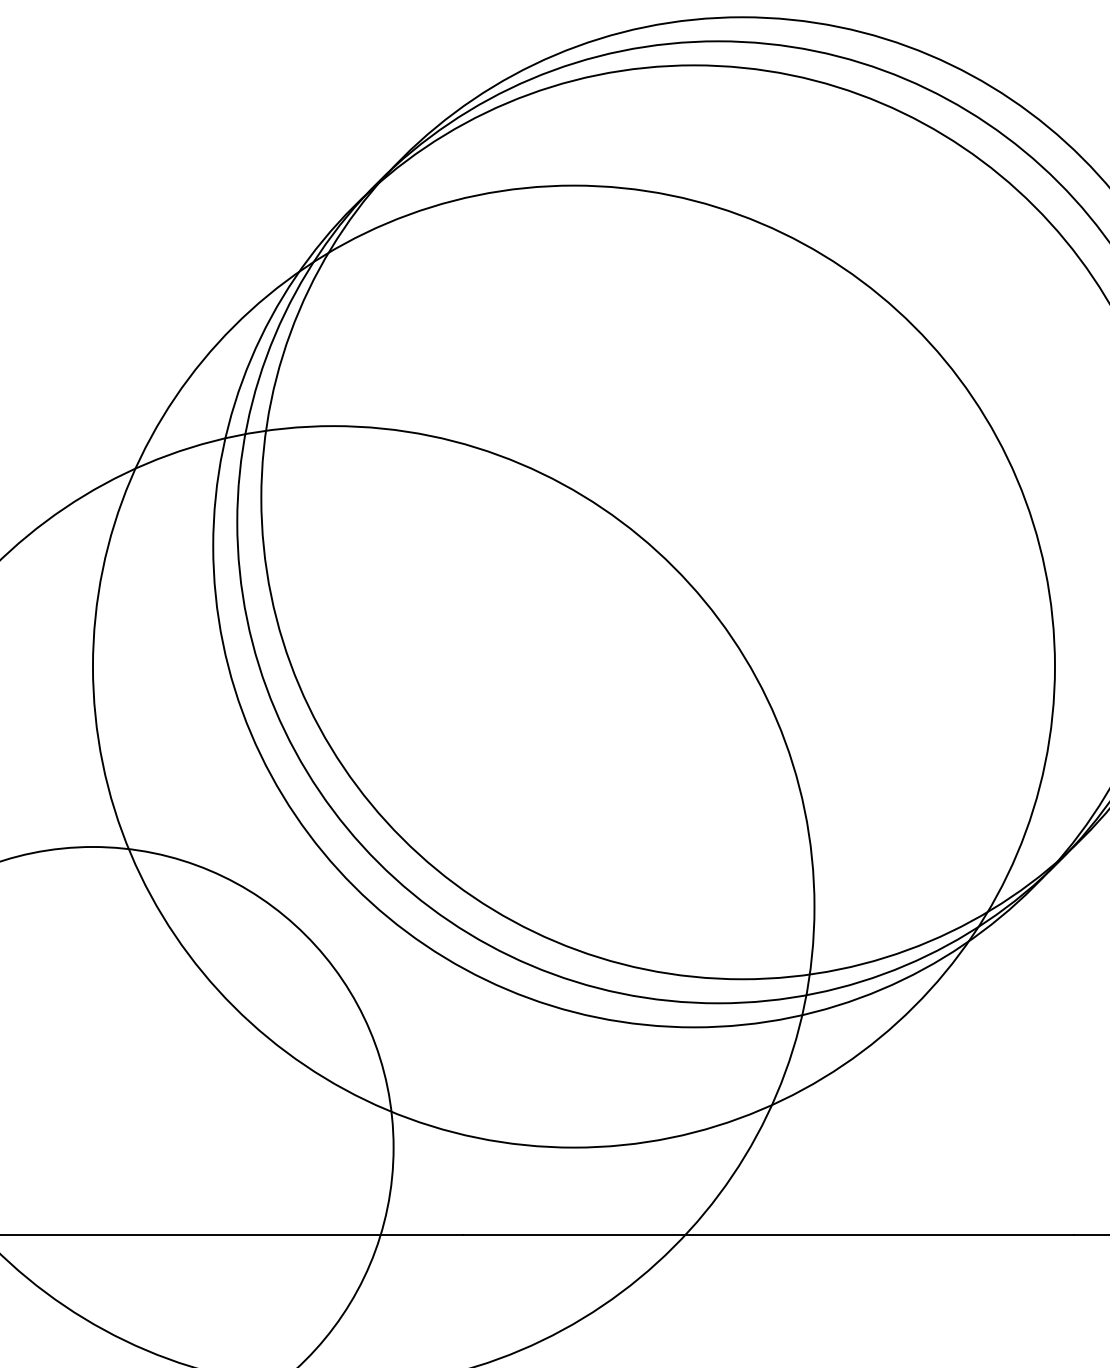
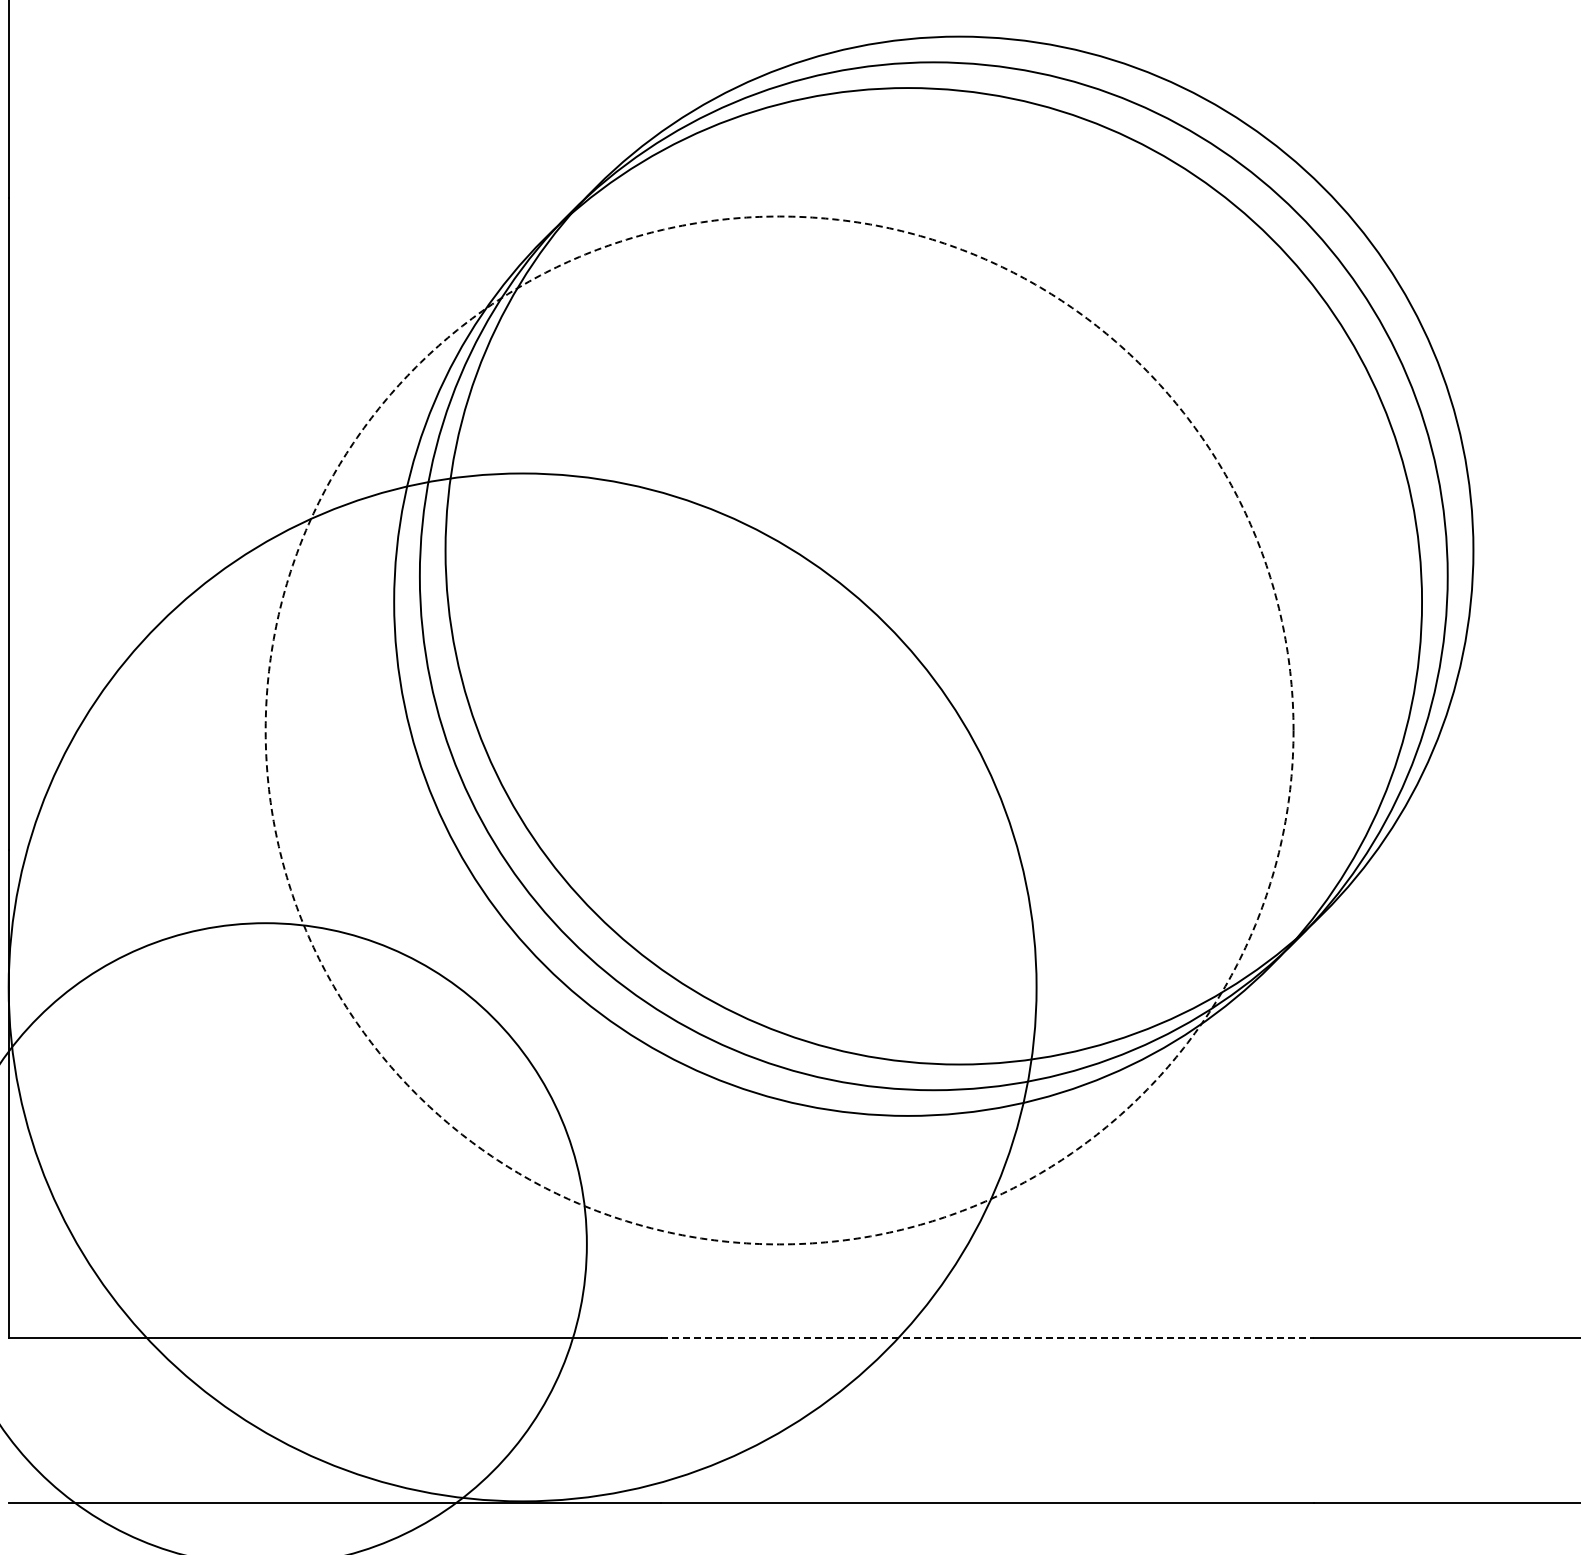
circle: (573, 666) -> (779, 730), solid -> dashed
line: (769, 1235) -> (988, 1338), solid -> dashed

